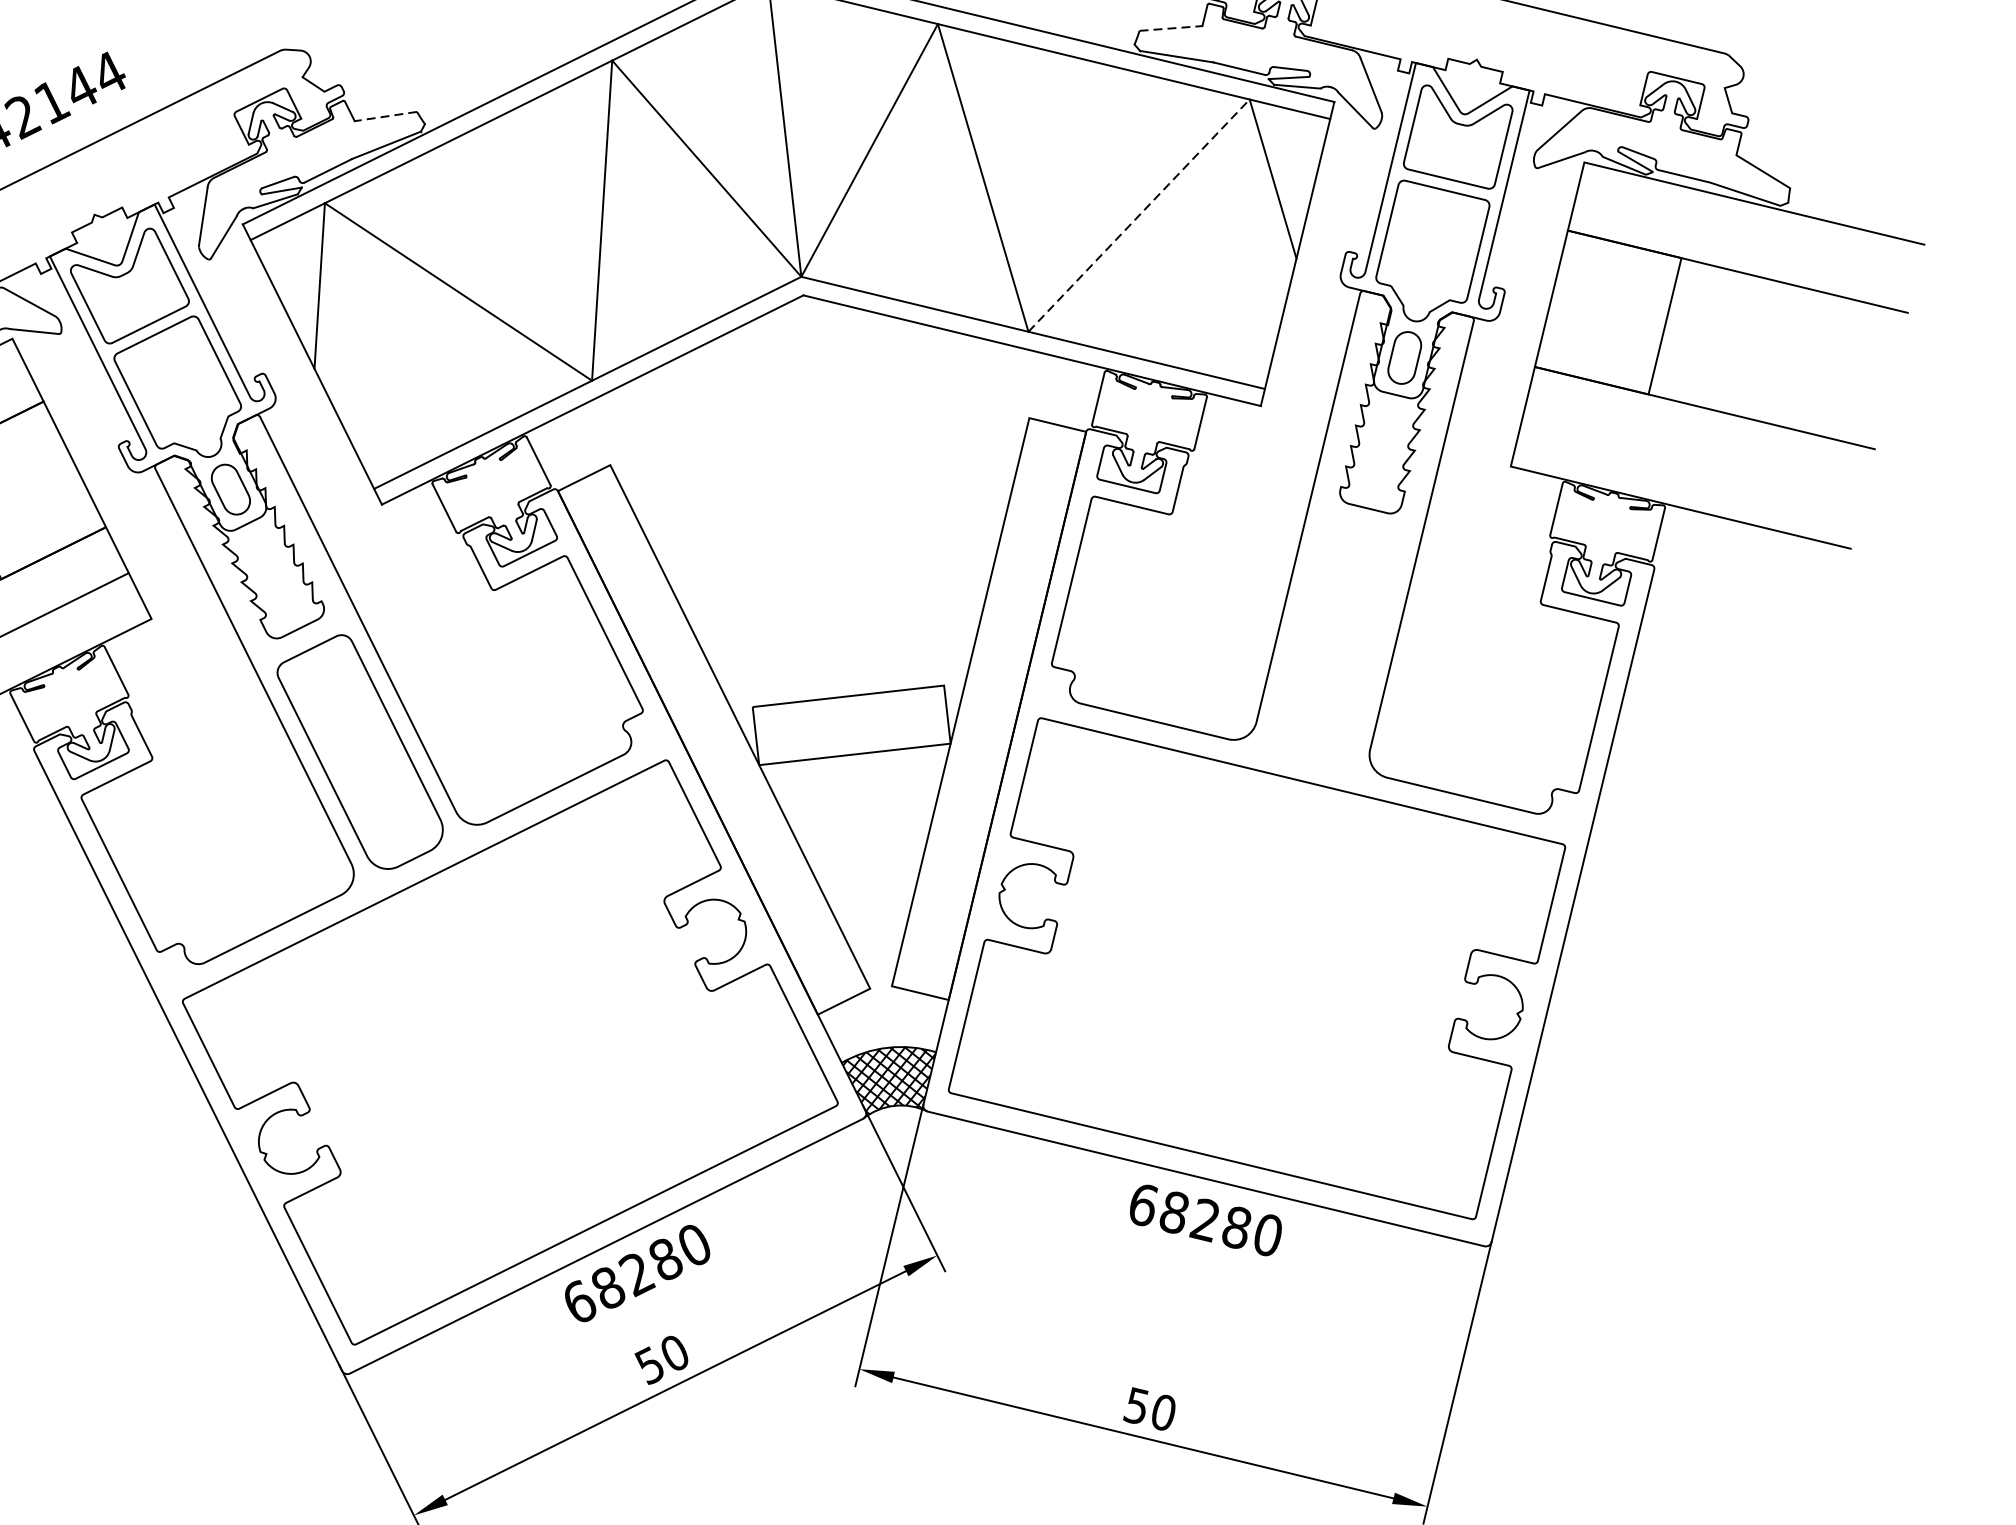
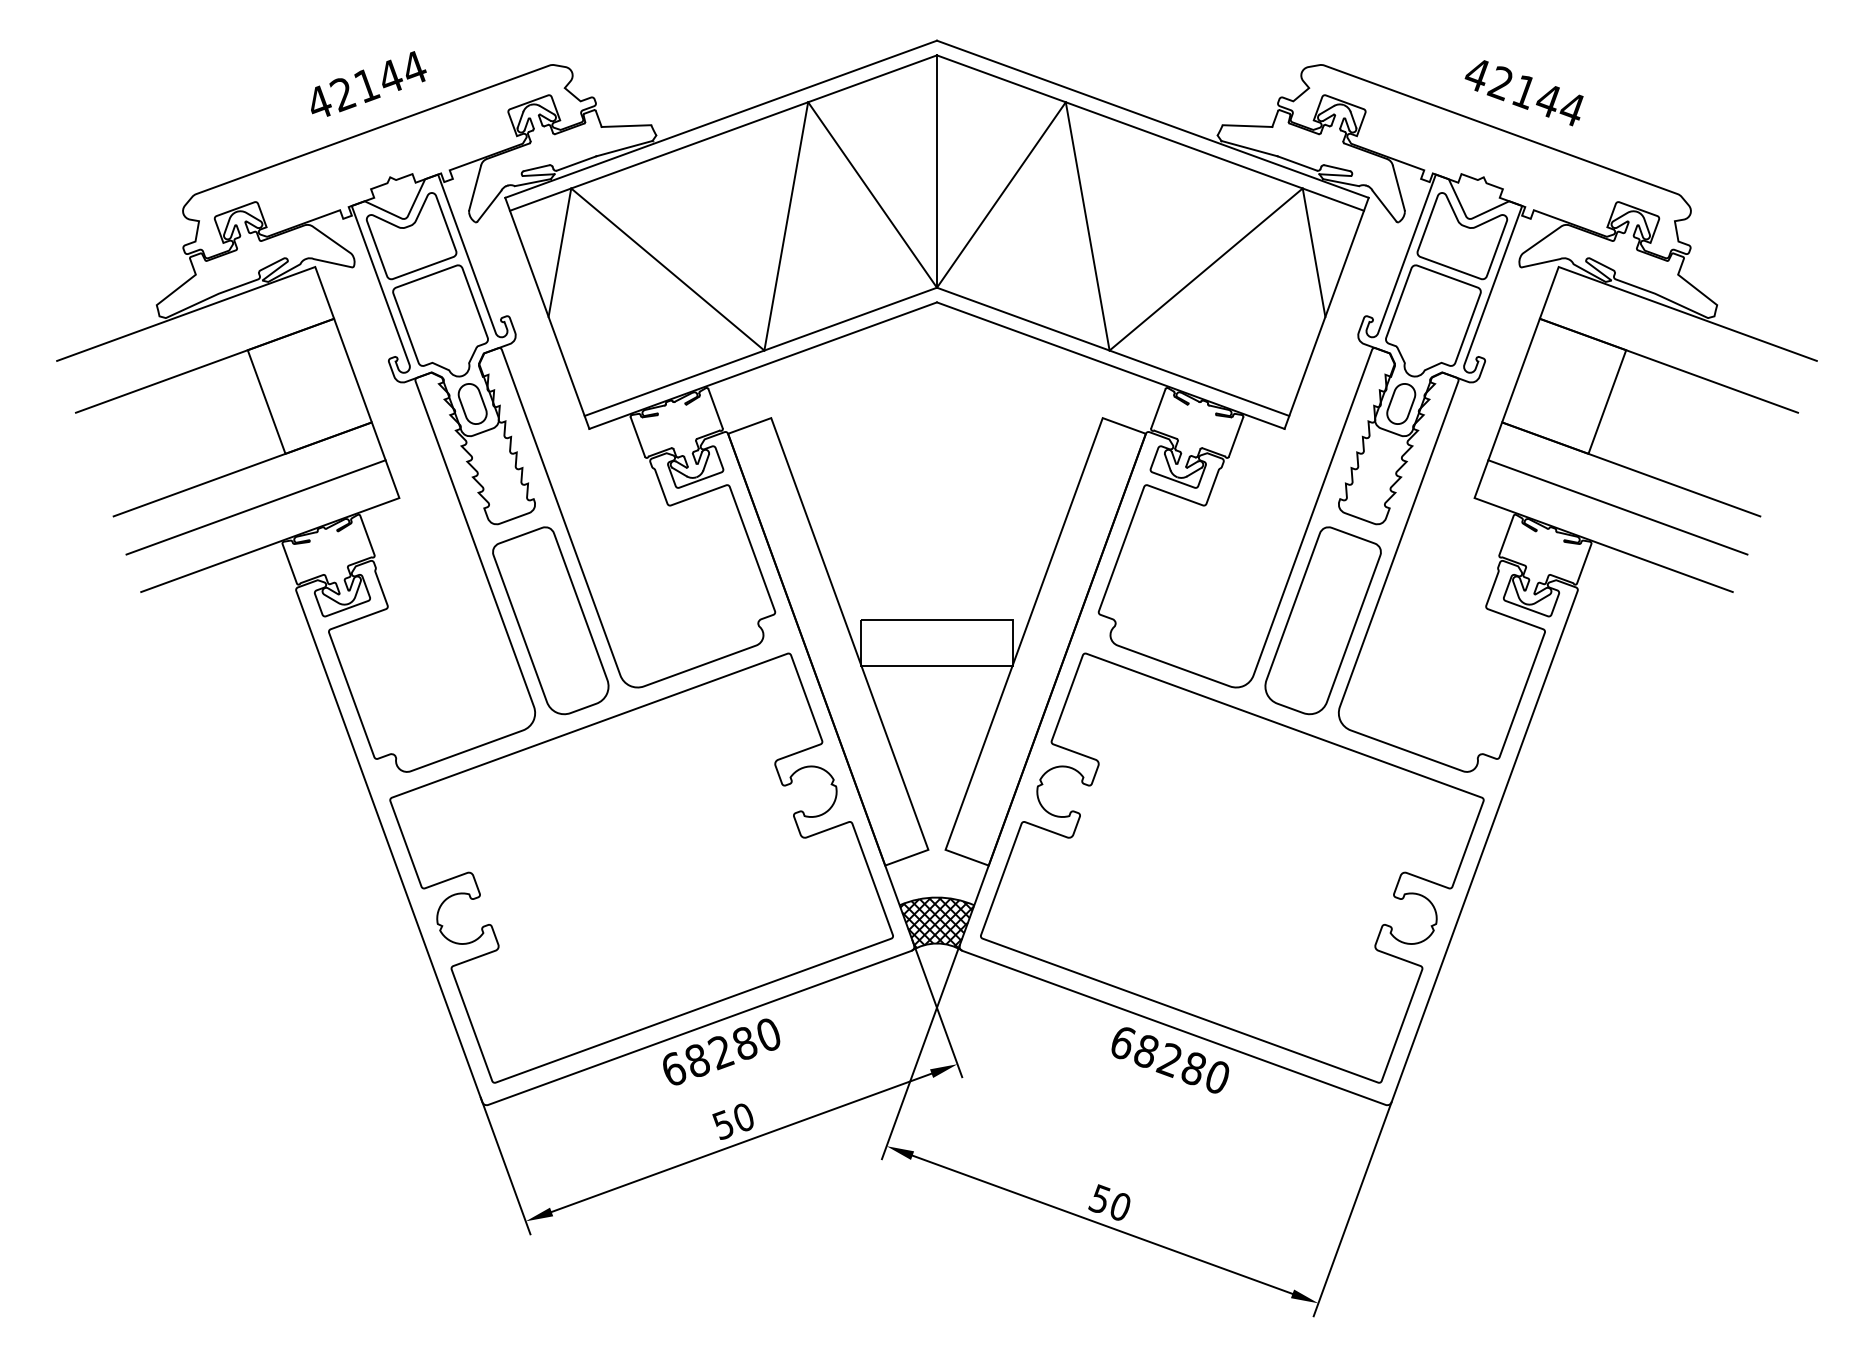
line: (1171, 28) -> (1247, 126), dashed -> solid
line: (385, 117) -> (626, 126), dashed -> solid
line: (1139, 215) -> (1206, 269), dashed -> solid
line: (1692, 458) -> (1617, 507), added
part: (1335, 642) -> (1322, 620), added

